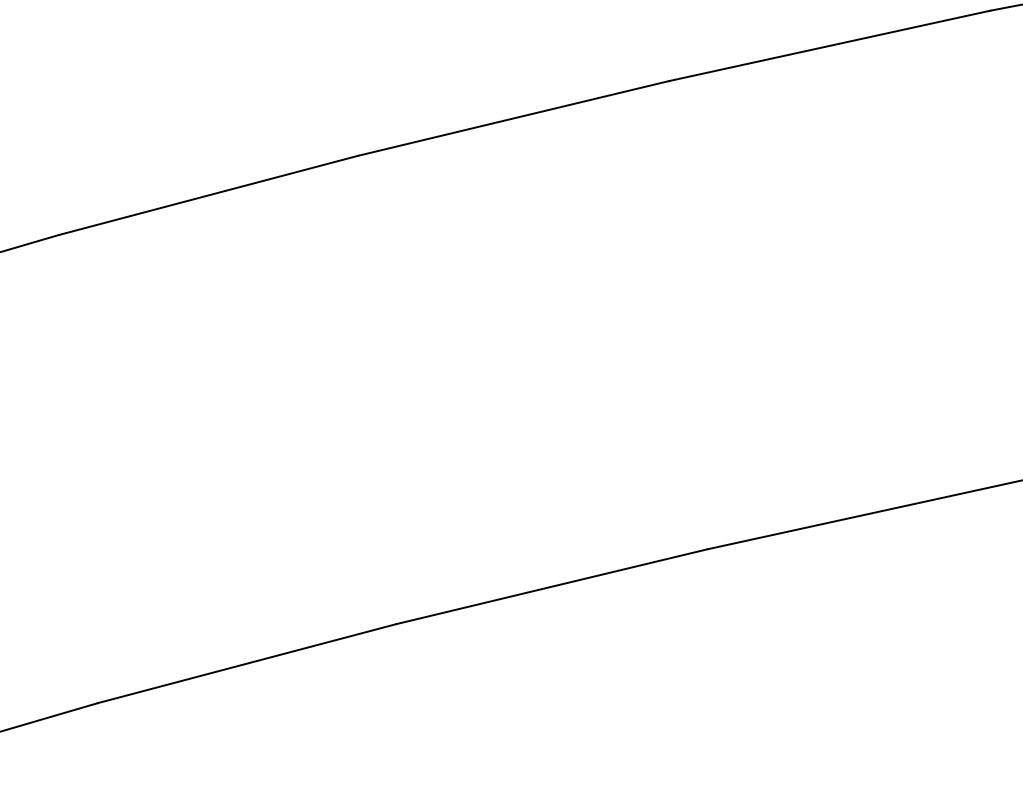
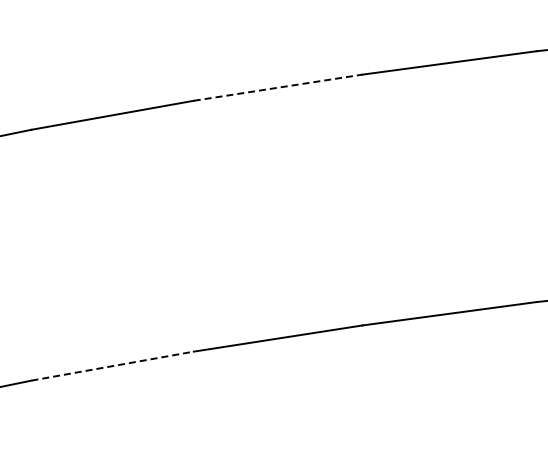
line: (513, 118) -> (278, 87), solid -> dashed
line: (248, 664) -> (113, 366), solid -> dashed

